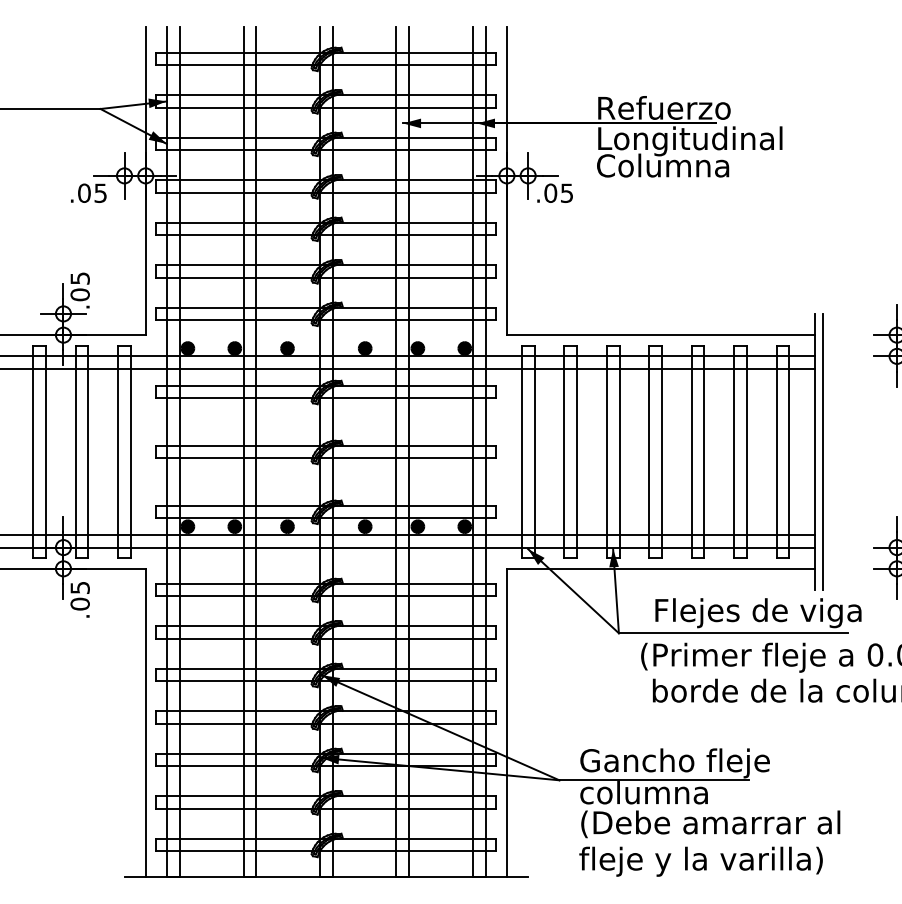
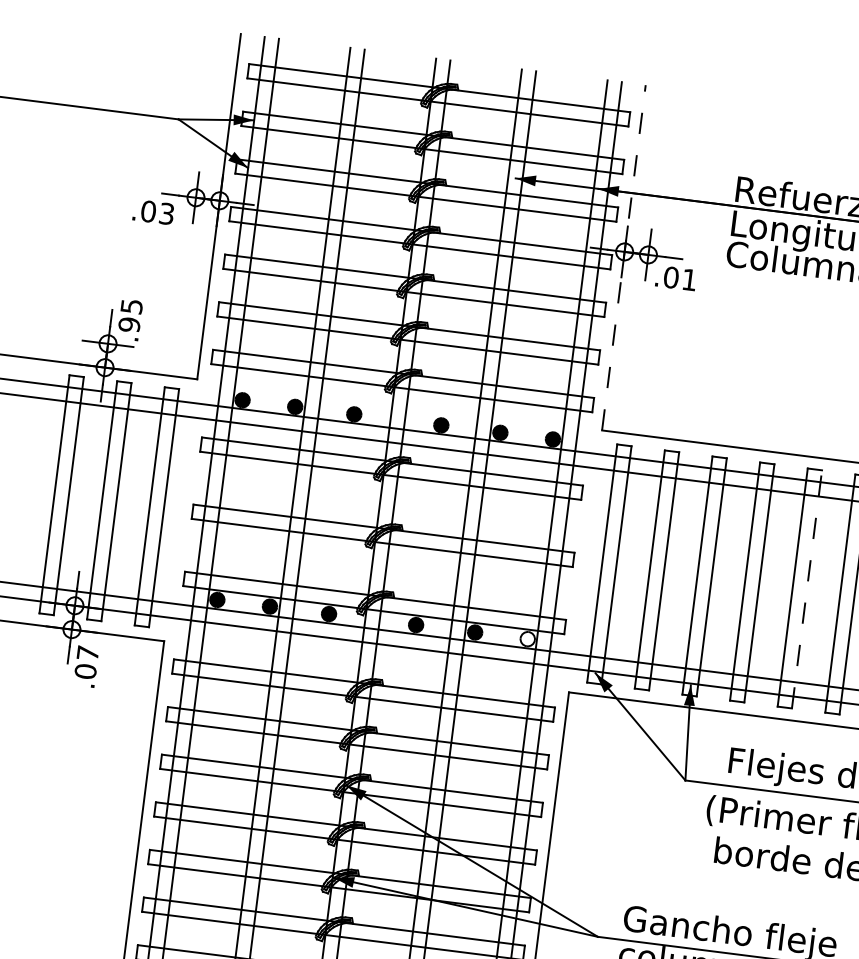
line: (506, 180) -> (623, 257), solid -> dashed
text: (100, 192) -> (166, 212), .05 -> .03
text: (566, 192) -> (689, 278), .05 -> .01
text: (79, 294) -> (128, 324), .05 -> .95
line: (704, 451) -> (807, 588), solid -> dashed
fill: (464, 526) -> (527, 638), removed
text: (79, 587) -> (87, 652), .05 -> .07

